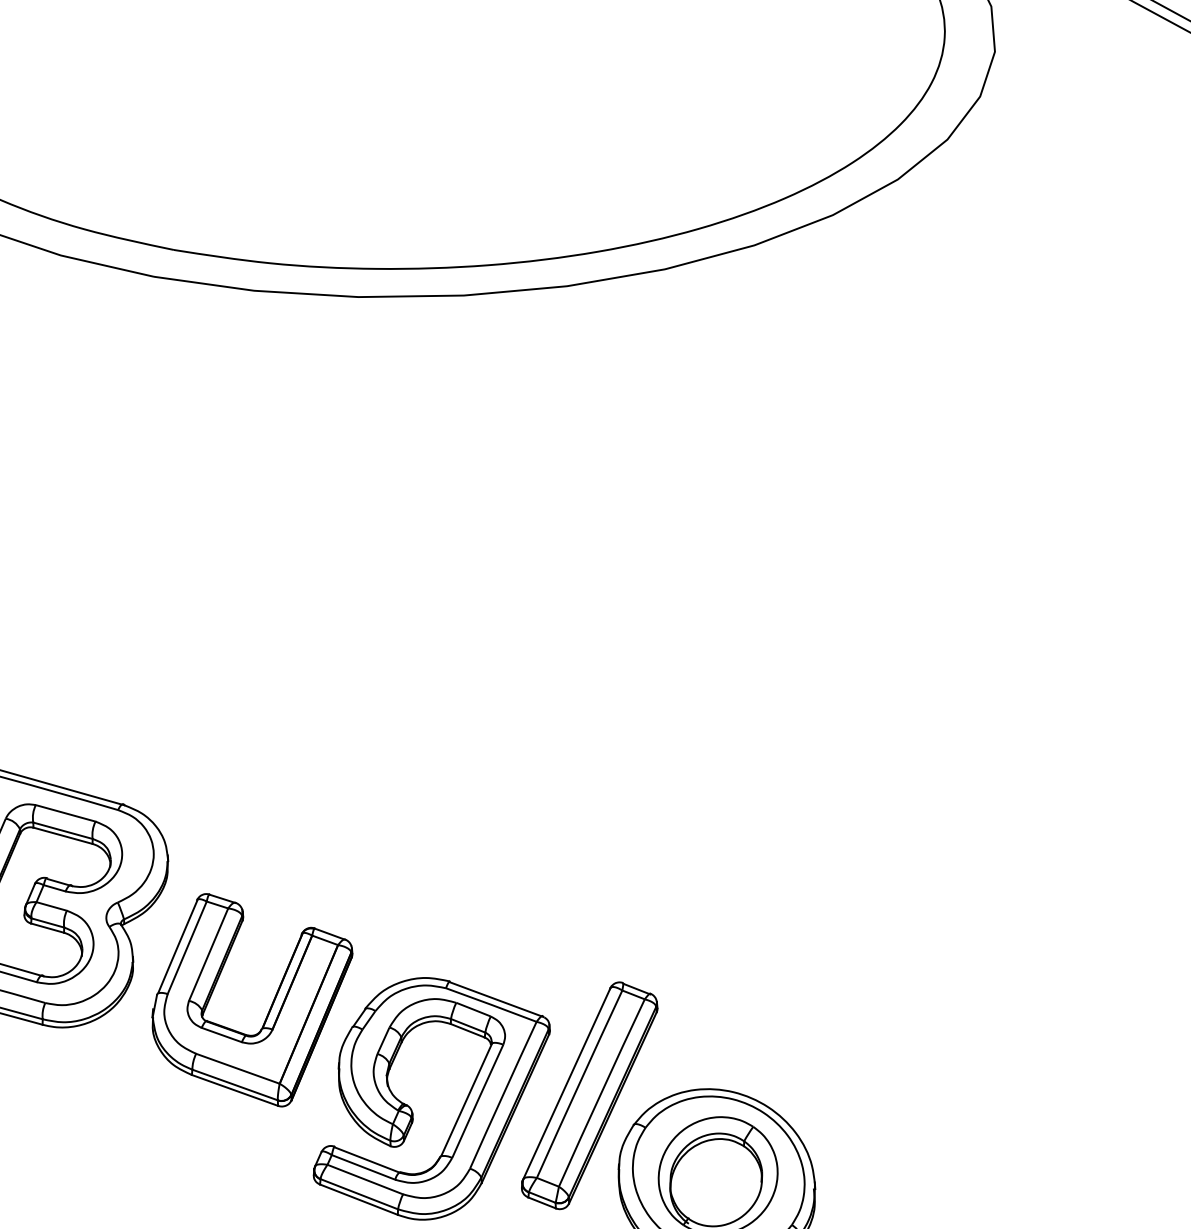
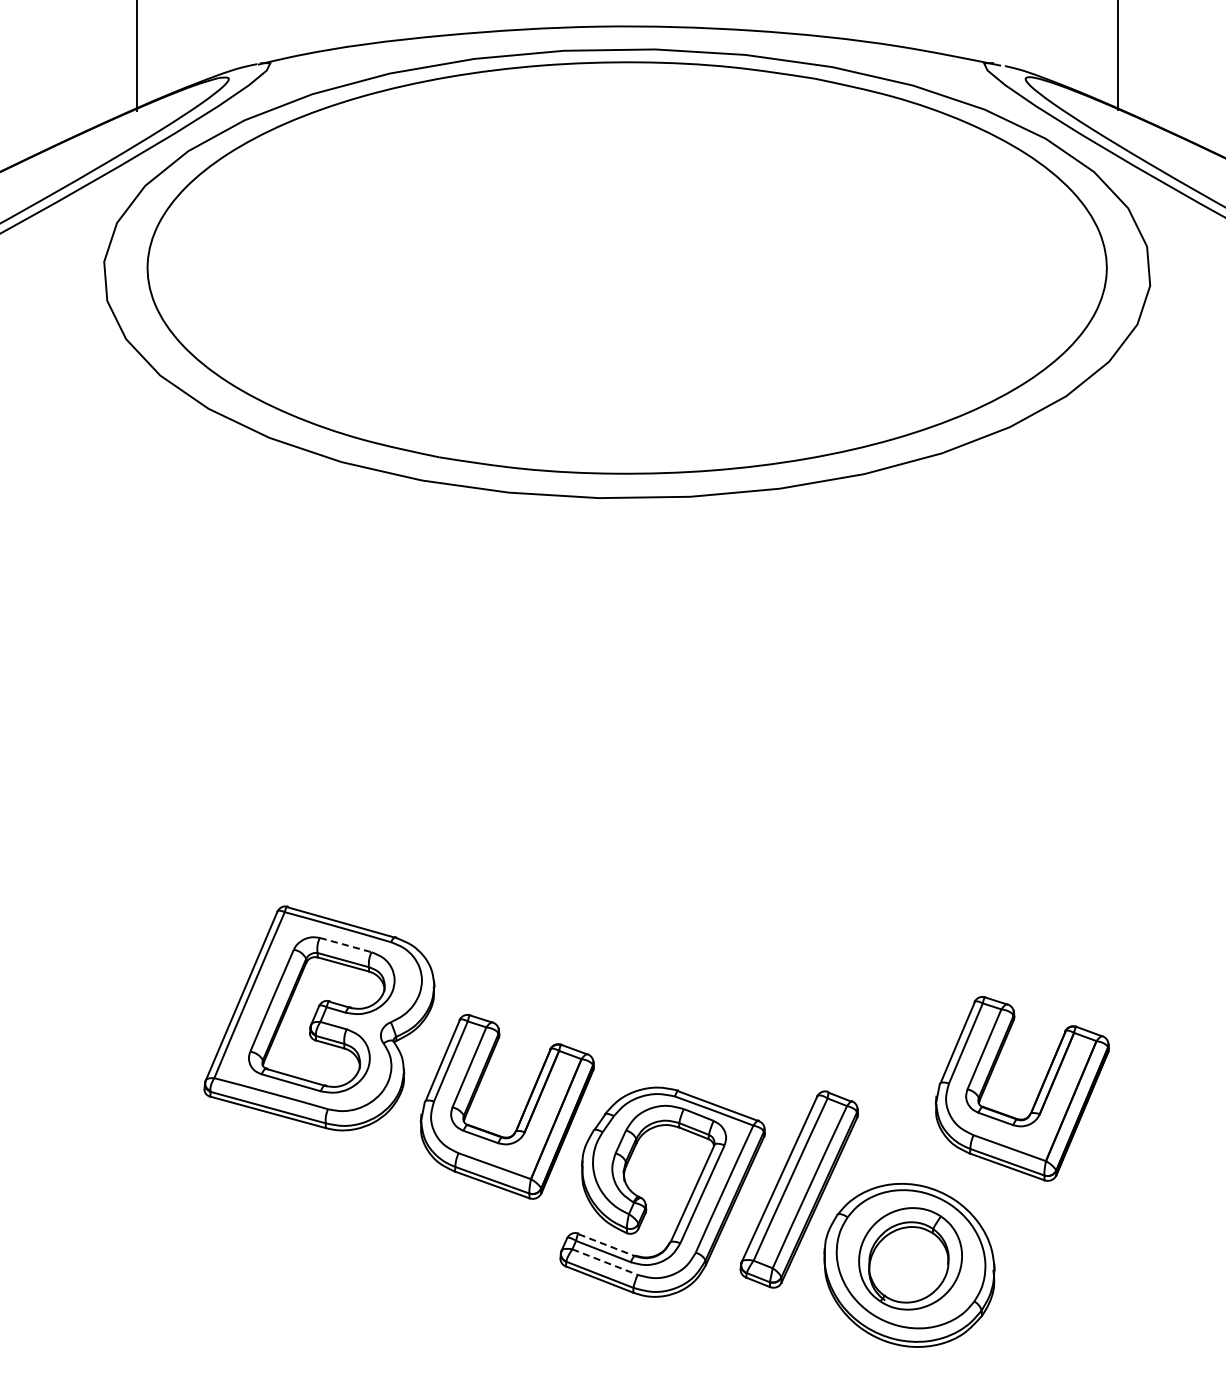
line: (65, 813) -> (345, 945), solid -> dashed
part: (864, 985) -> (1037, 1094), added
line: (368, 1160) -> (607, 1245), solid -> dashed
line: (365, 1180) -> (605, 1262), solid -> dashed

